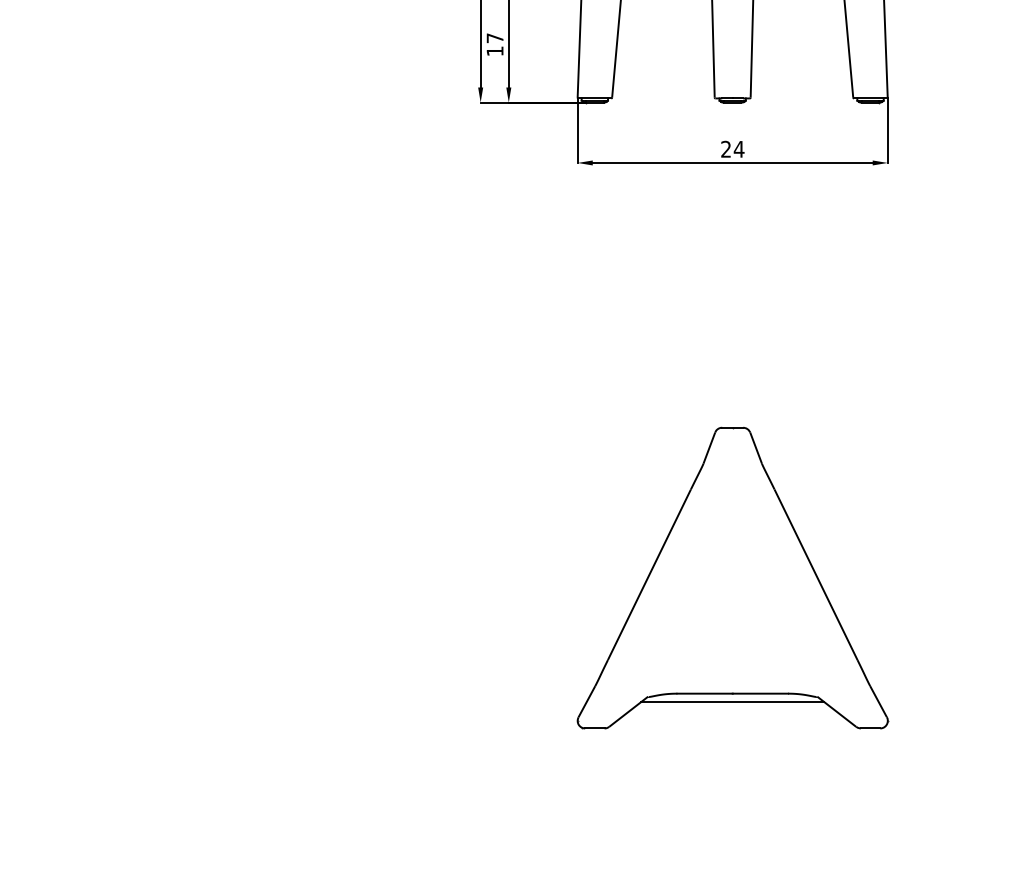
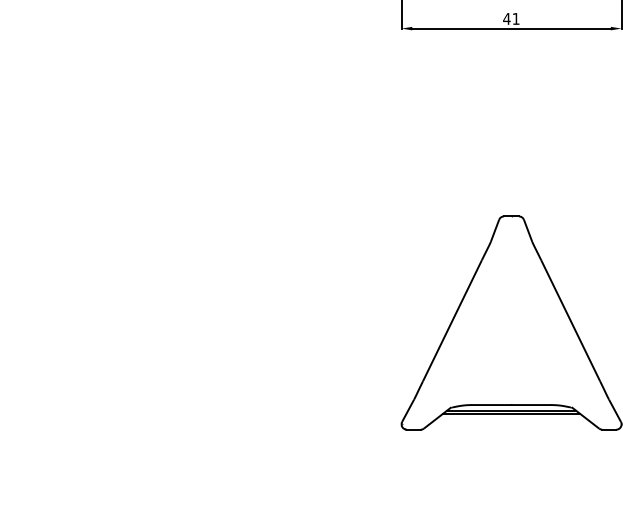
text: (732, 148) -> (511, 18), 24 -> 41
line: (732, 705) -> (511, 413), added

